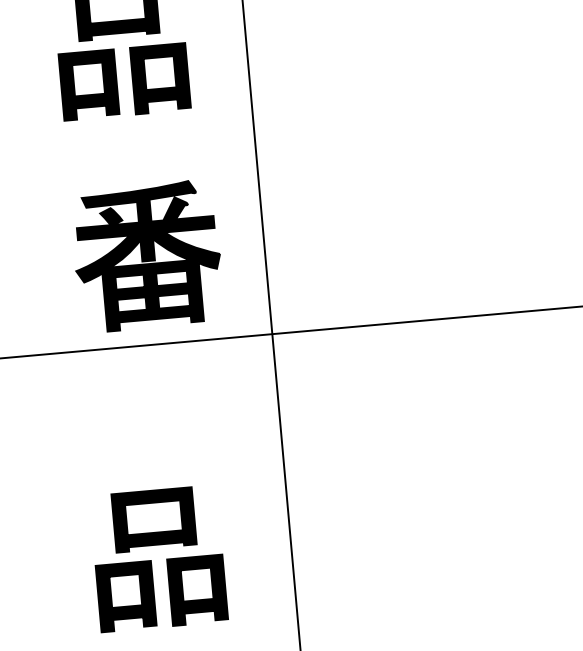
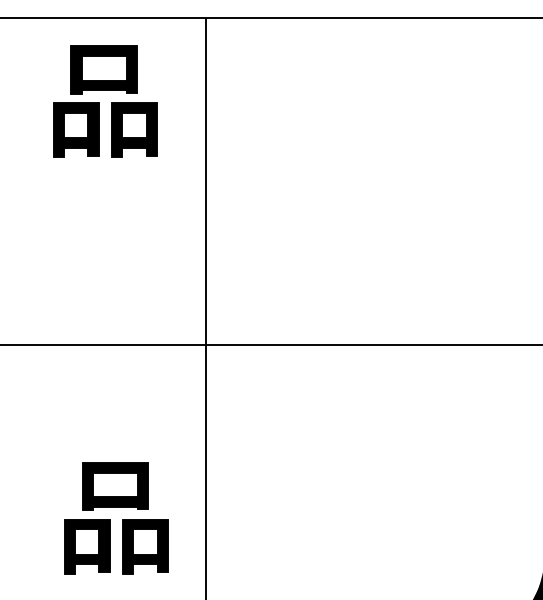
part: (146, 255) -> (110, 272), removed
part: (151, 560) -> (110, 519), moved

